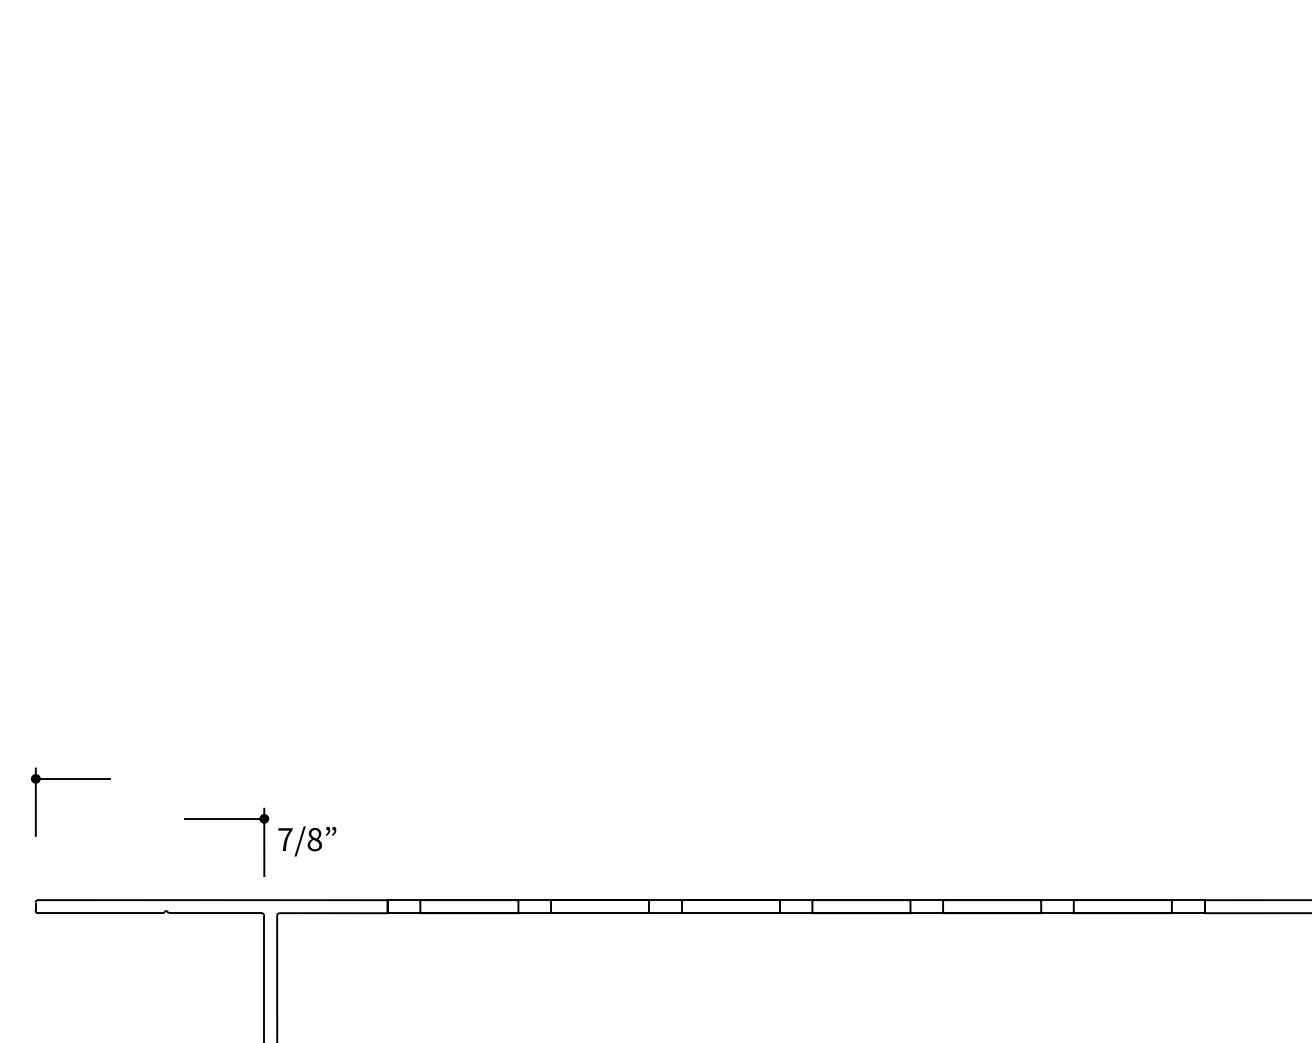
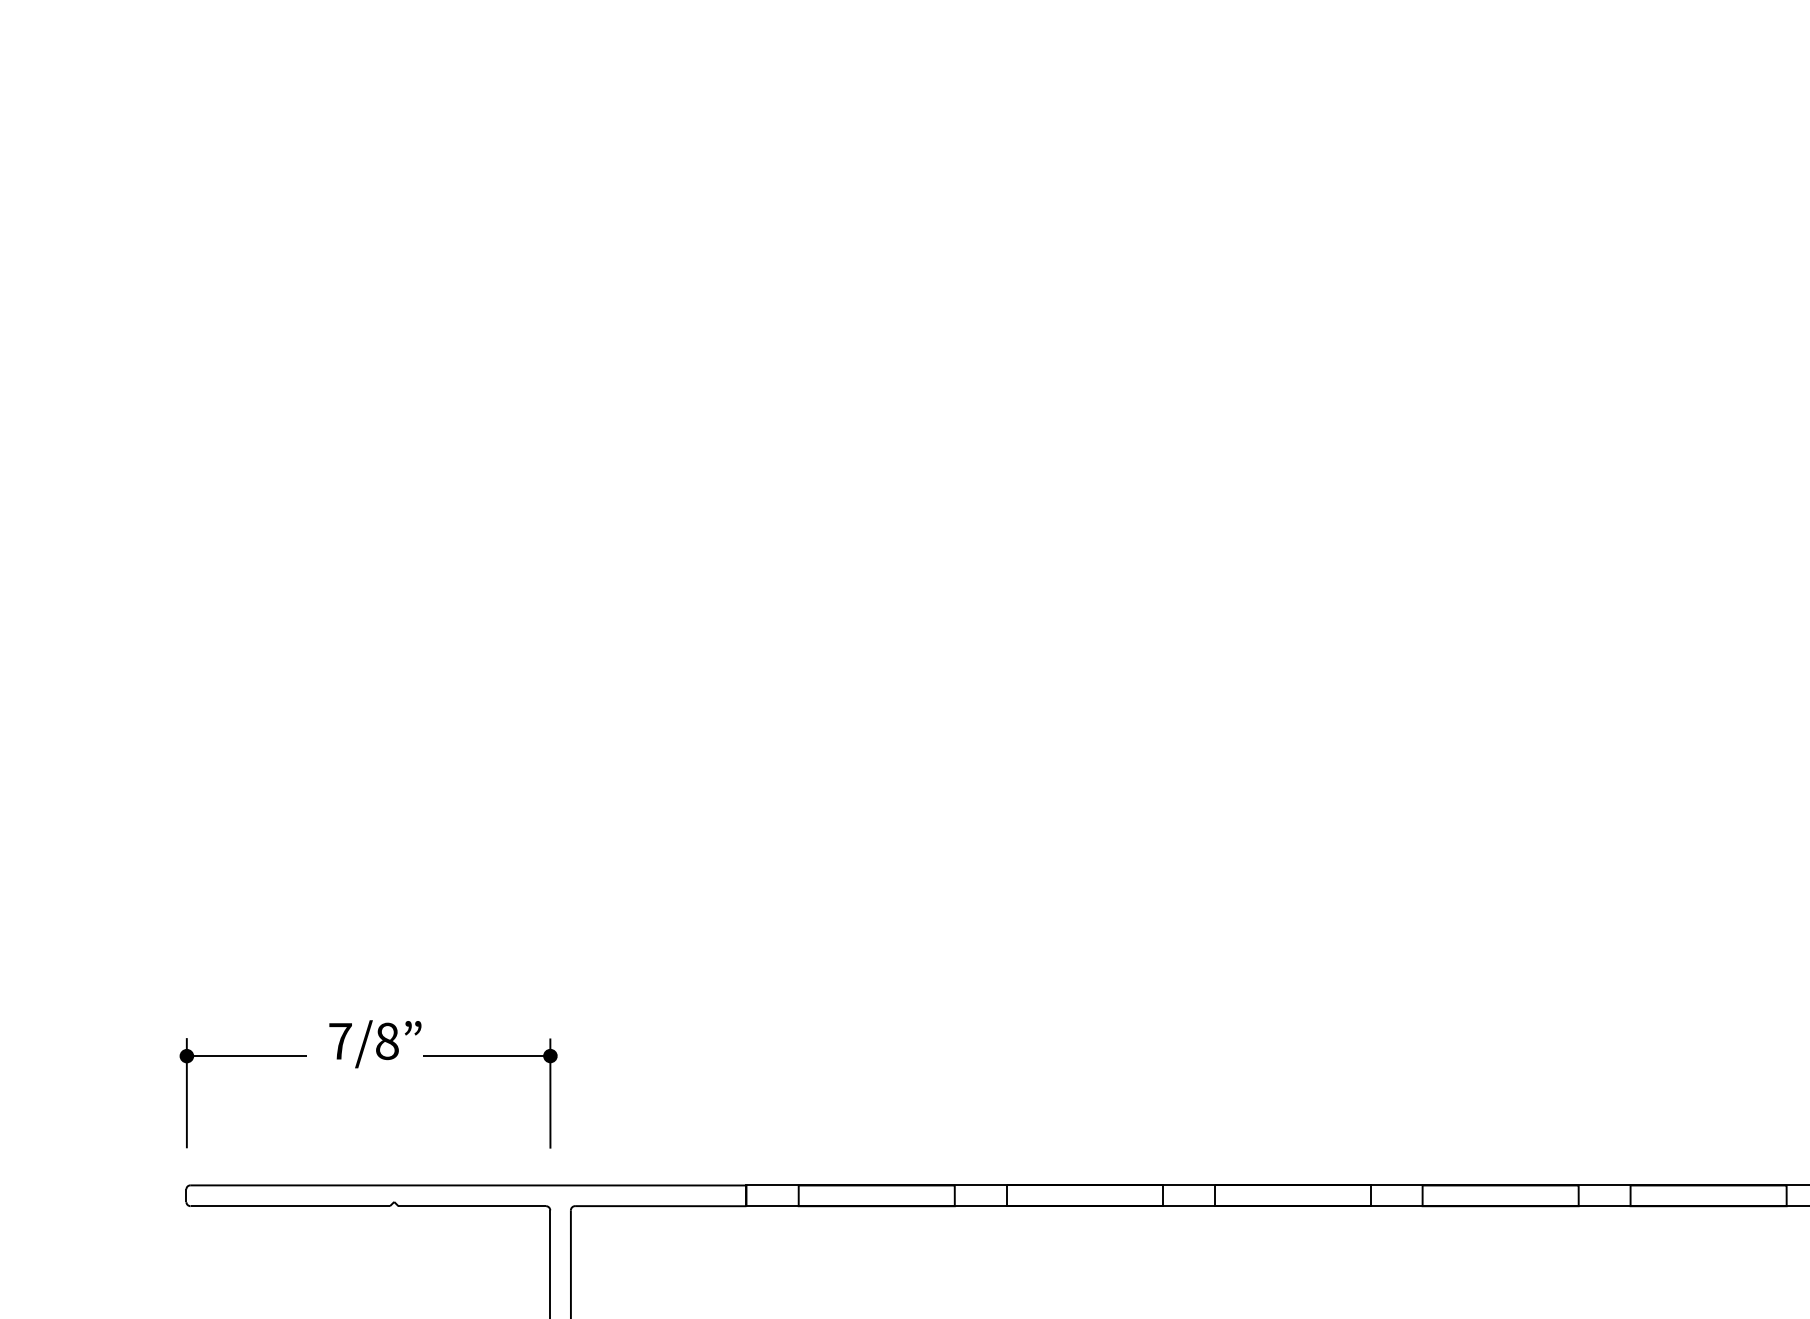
part: (70, 779) -> (242, 1057), moved
text: (307, 841) -> (375, 1044), moved

